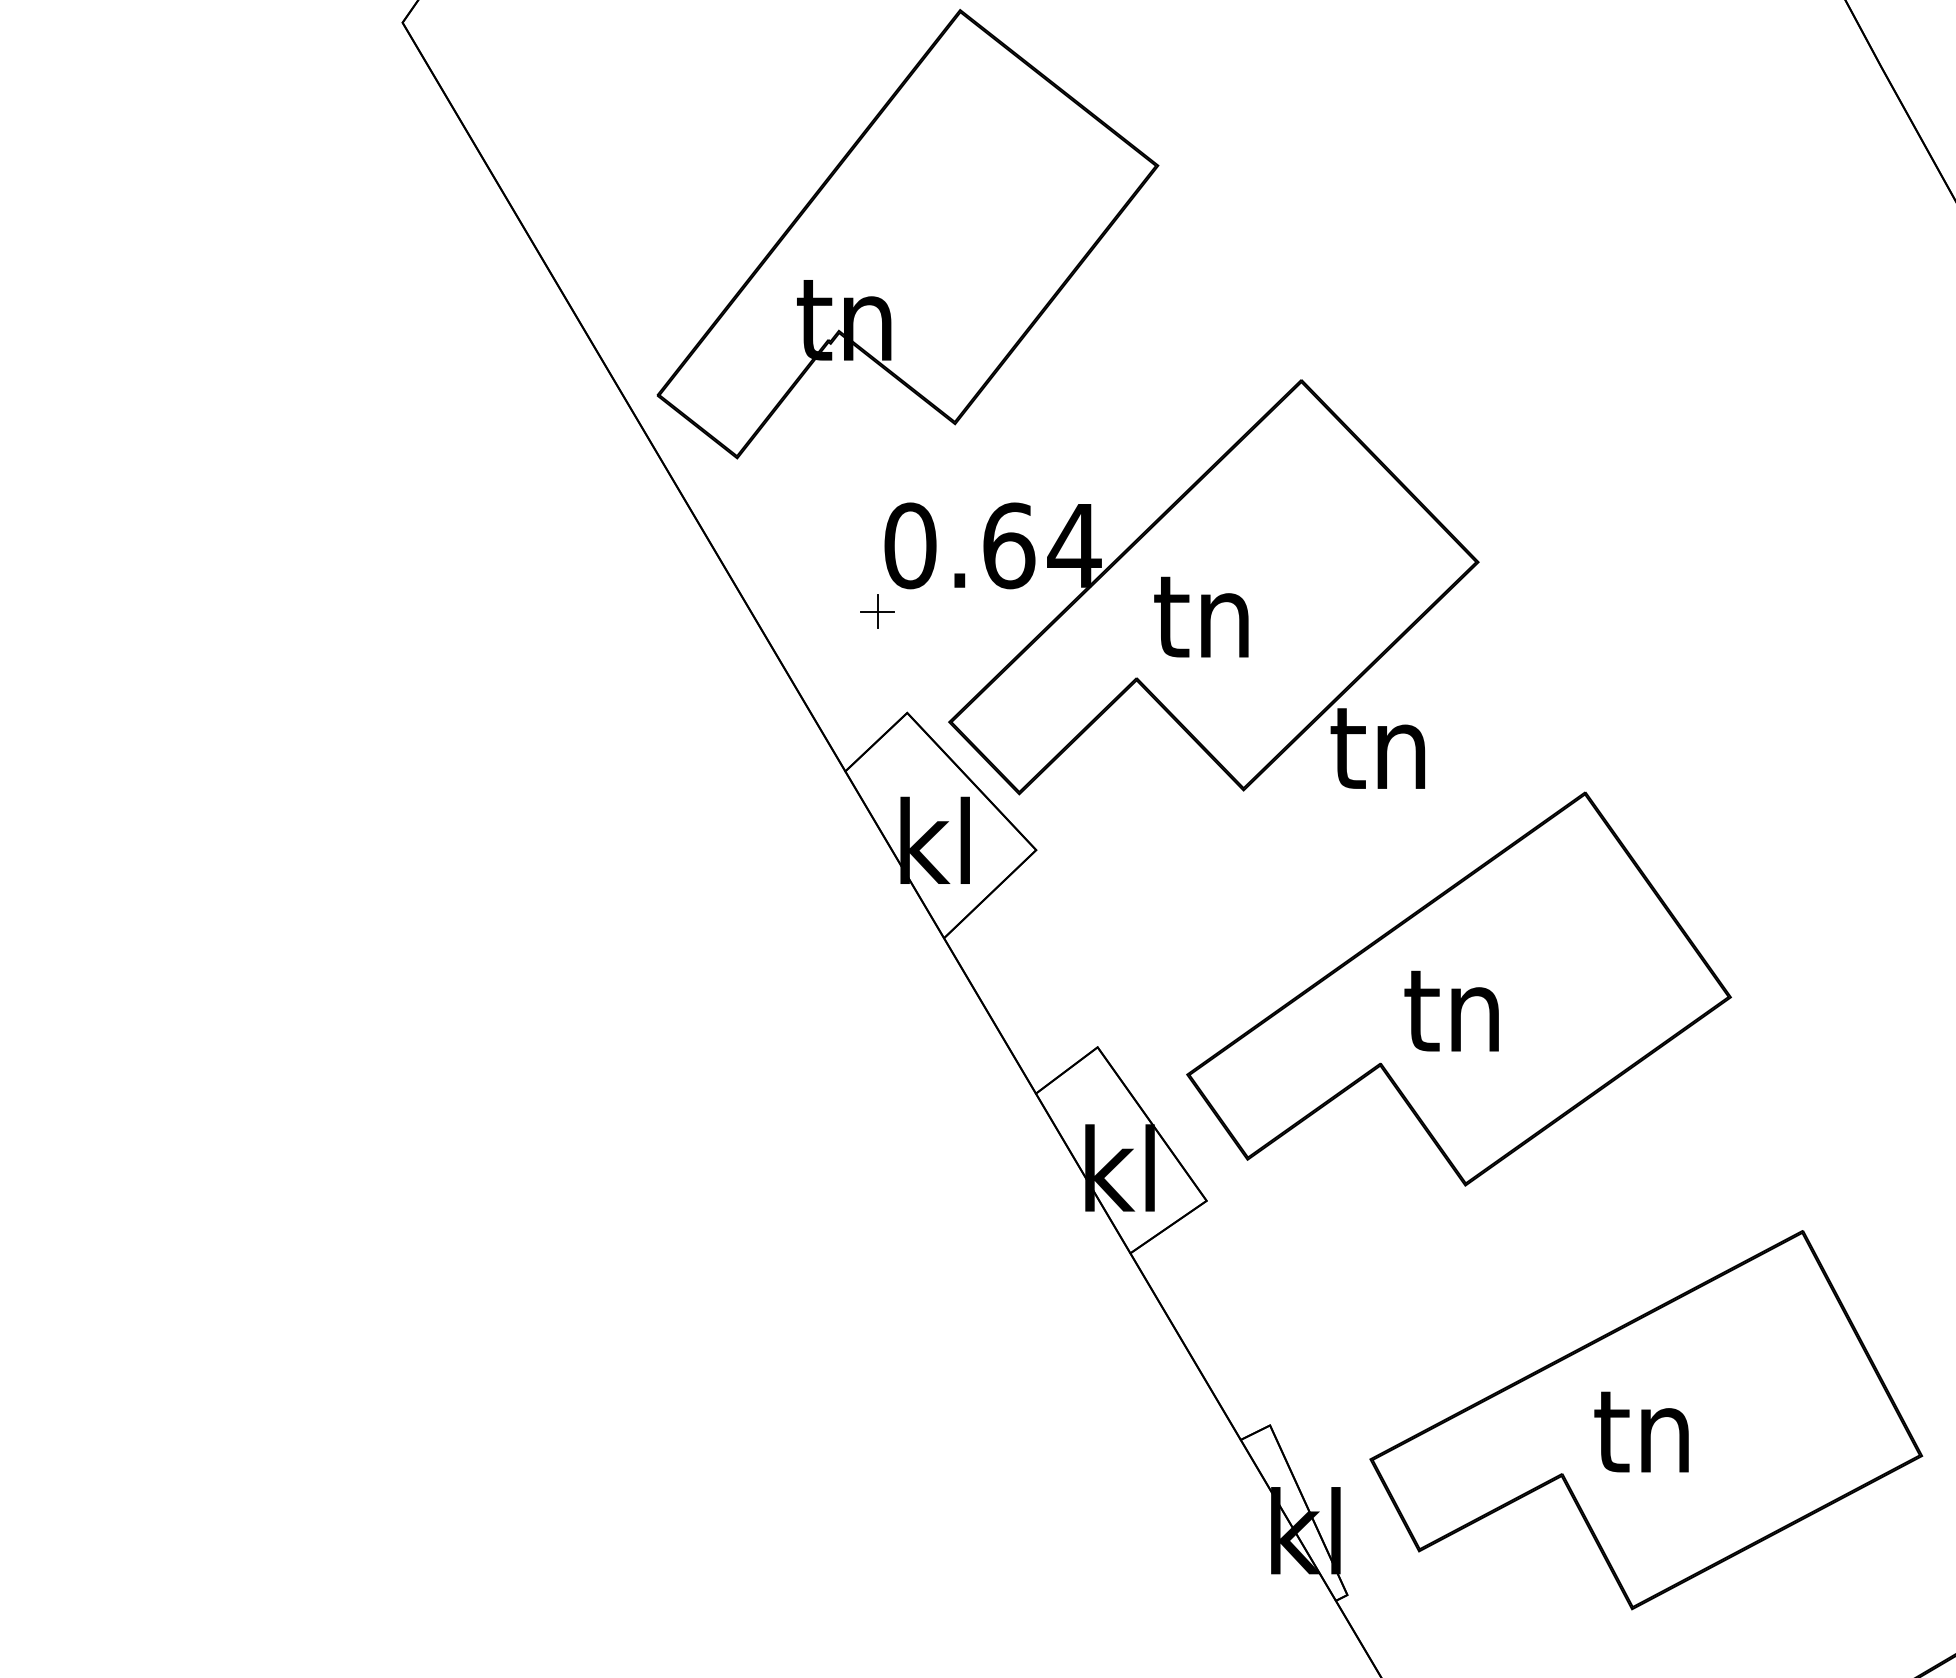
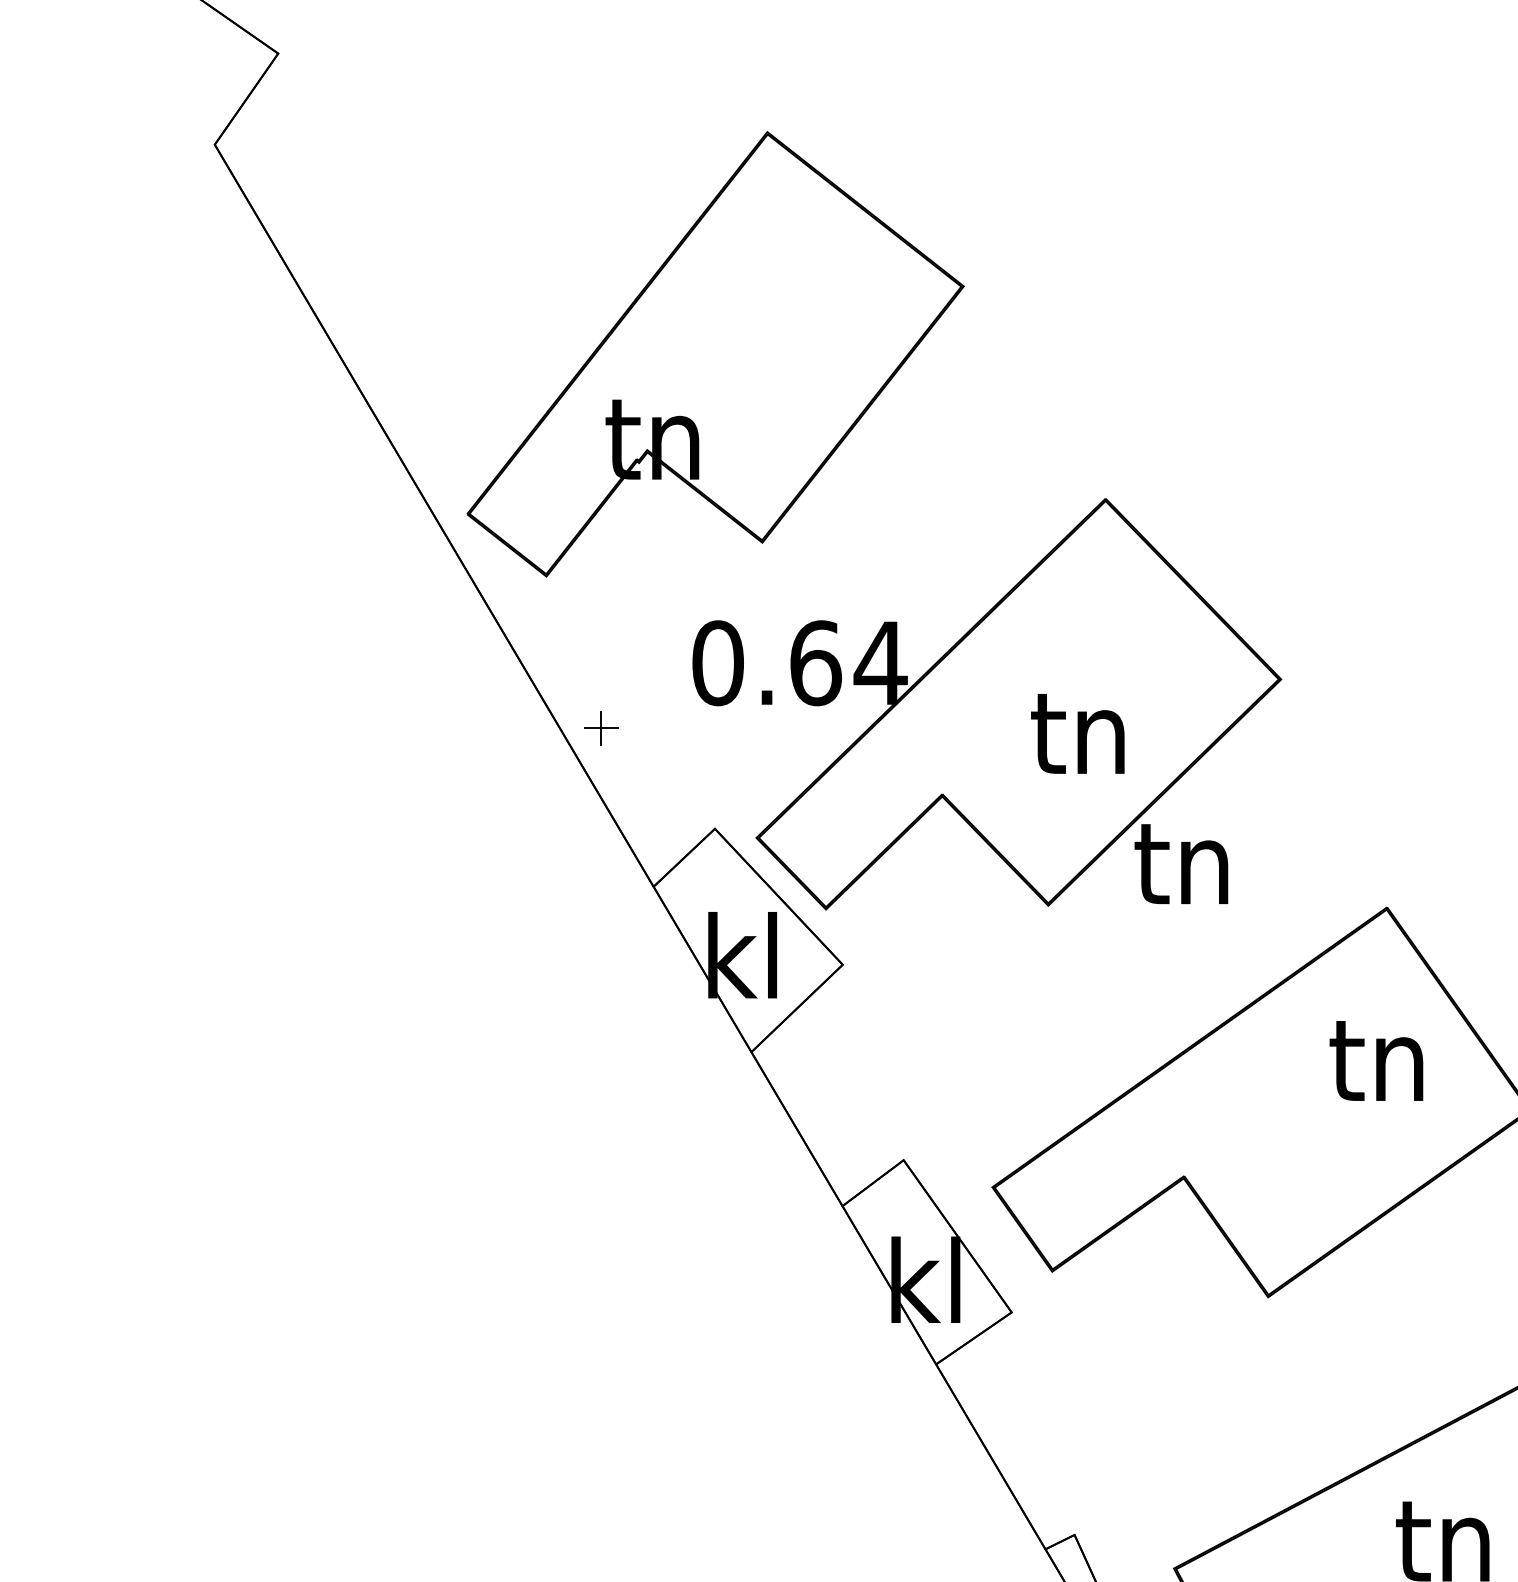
part: (877, 611) -> (601, 728), moved
text: (1201, 616) -> (1077, 733), moved
text: (1451, 1010) -> (1376, 1060), moved

